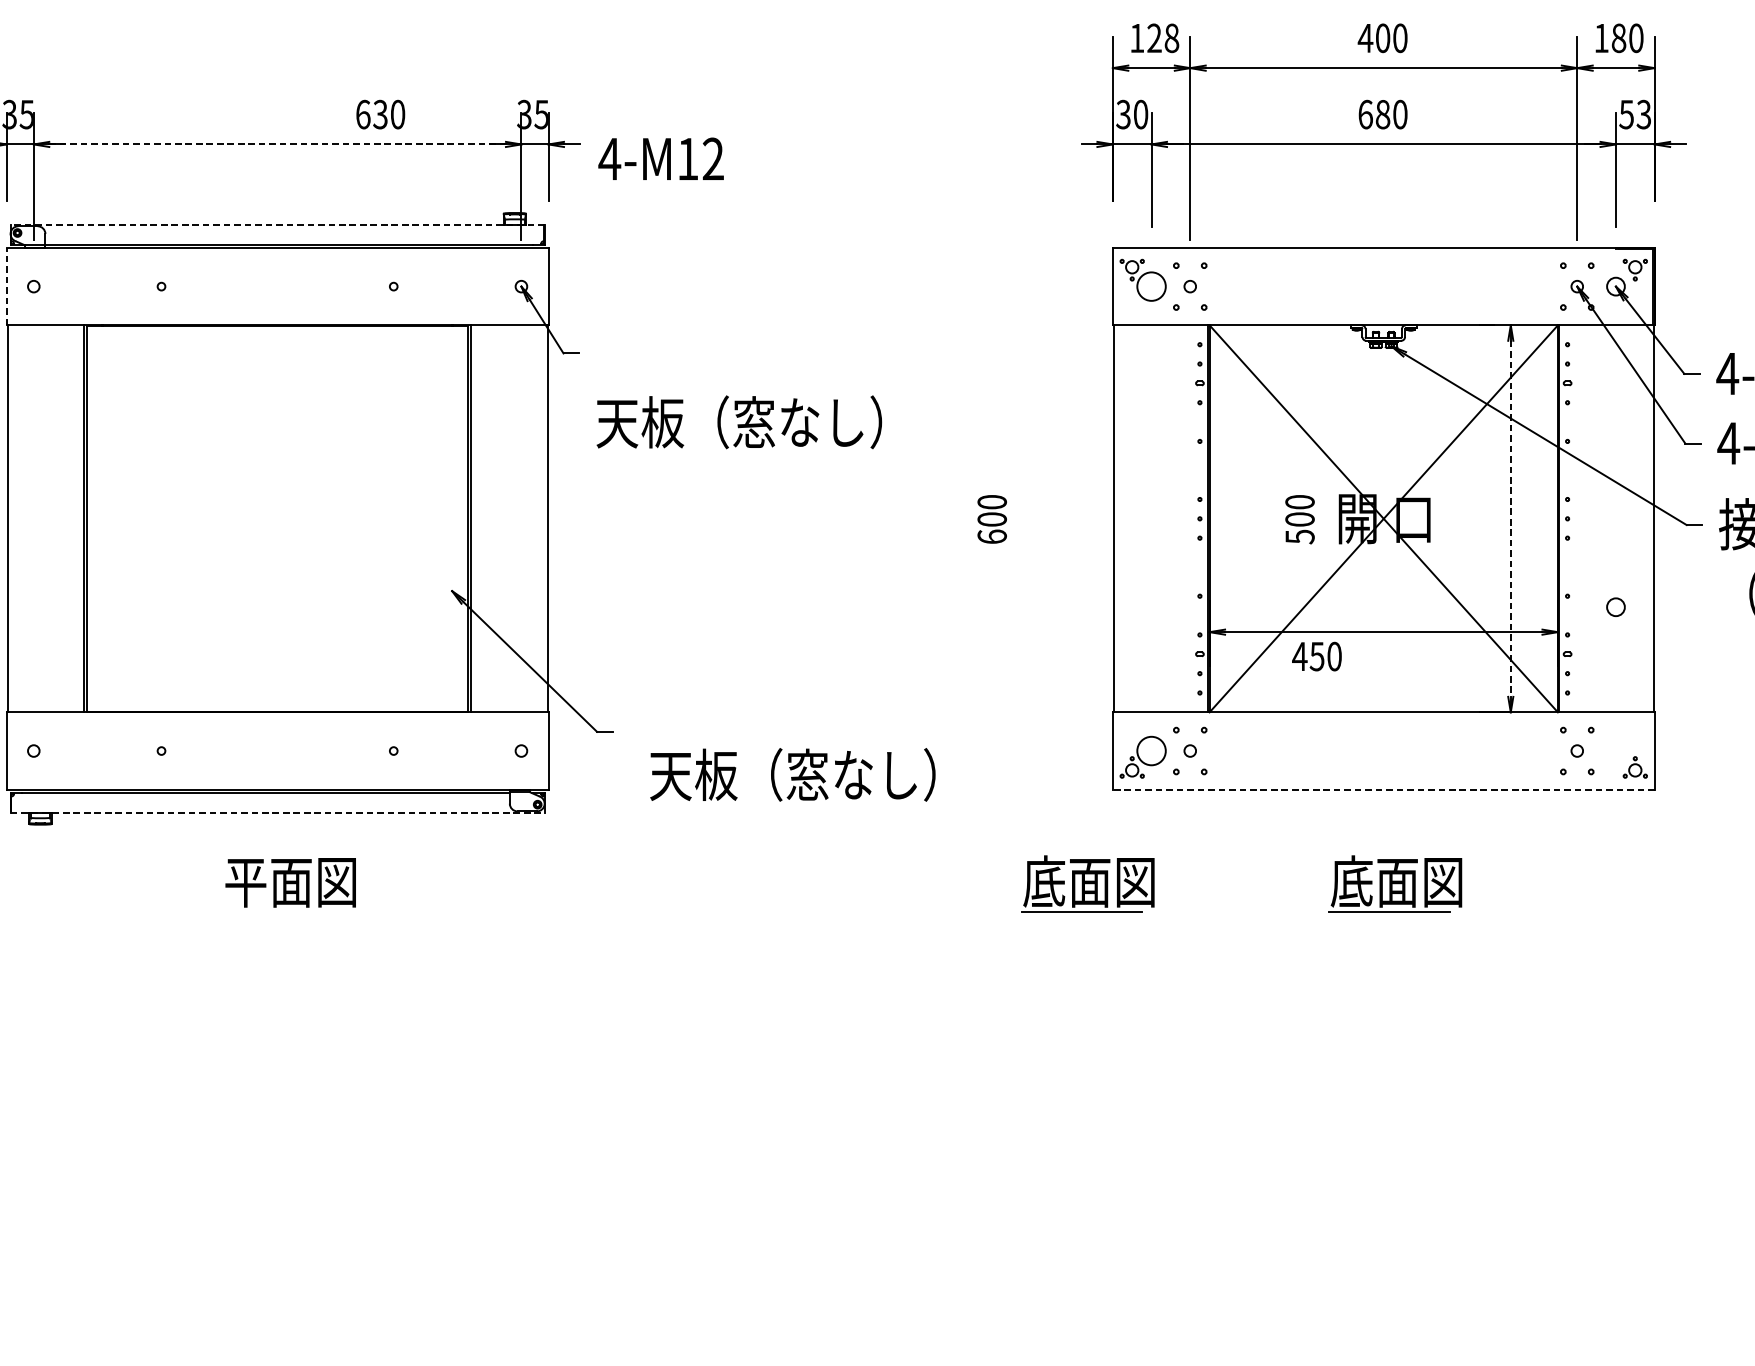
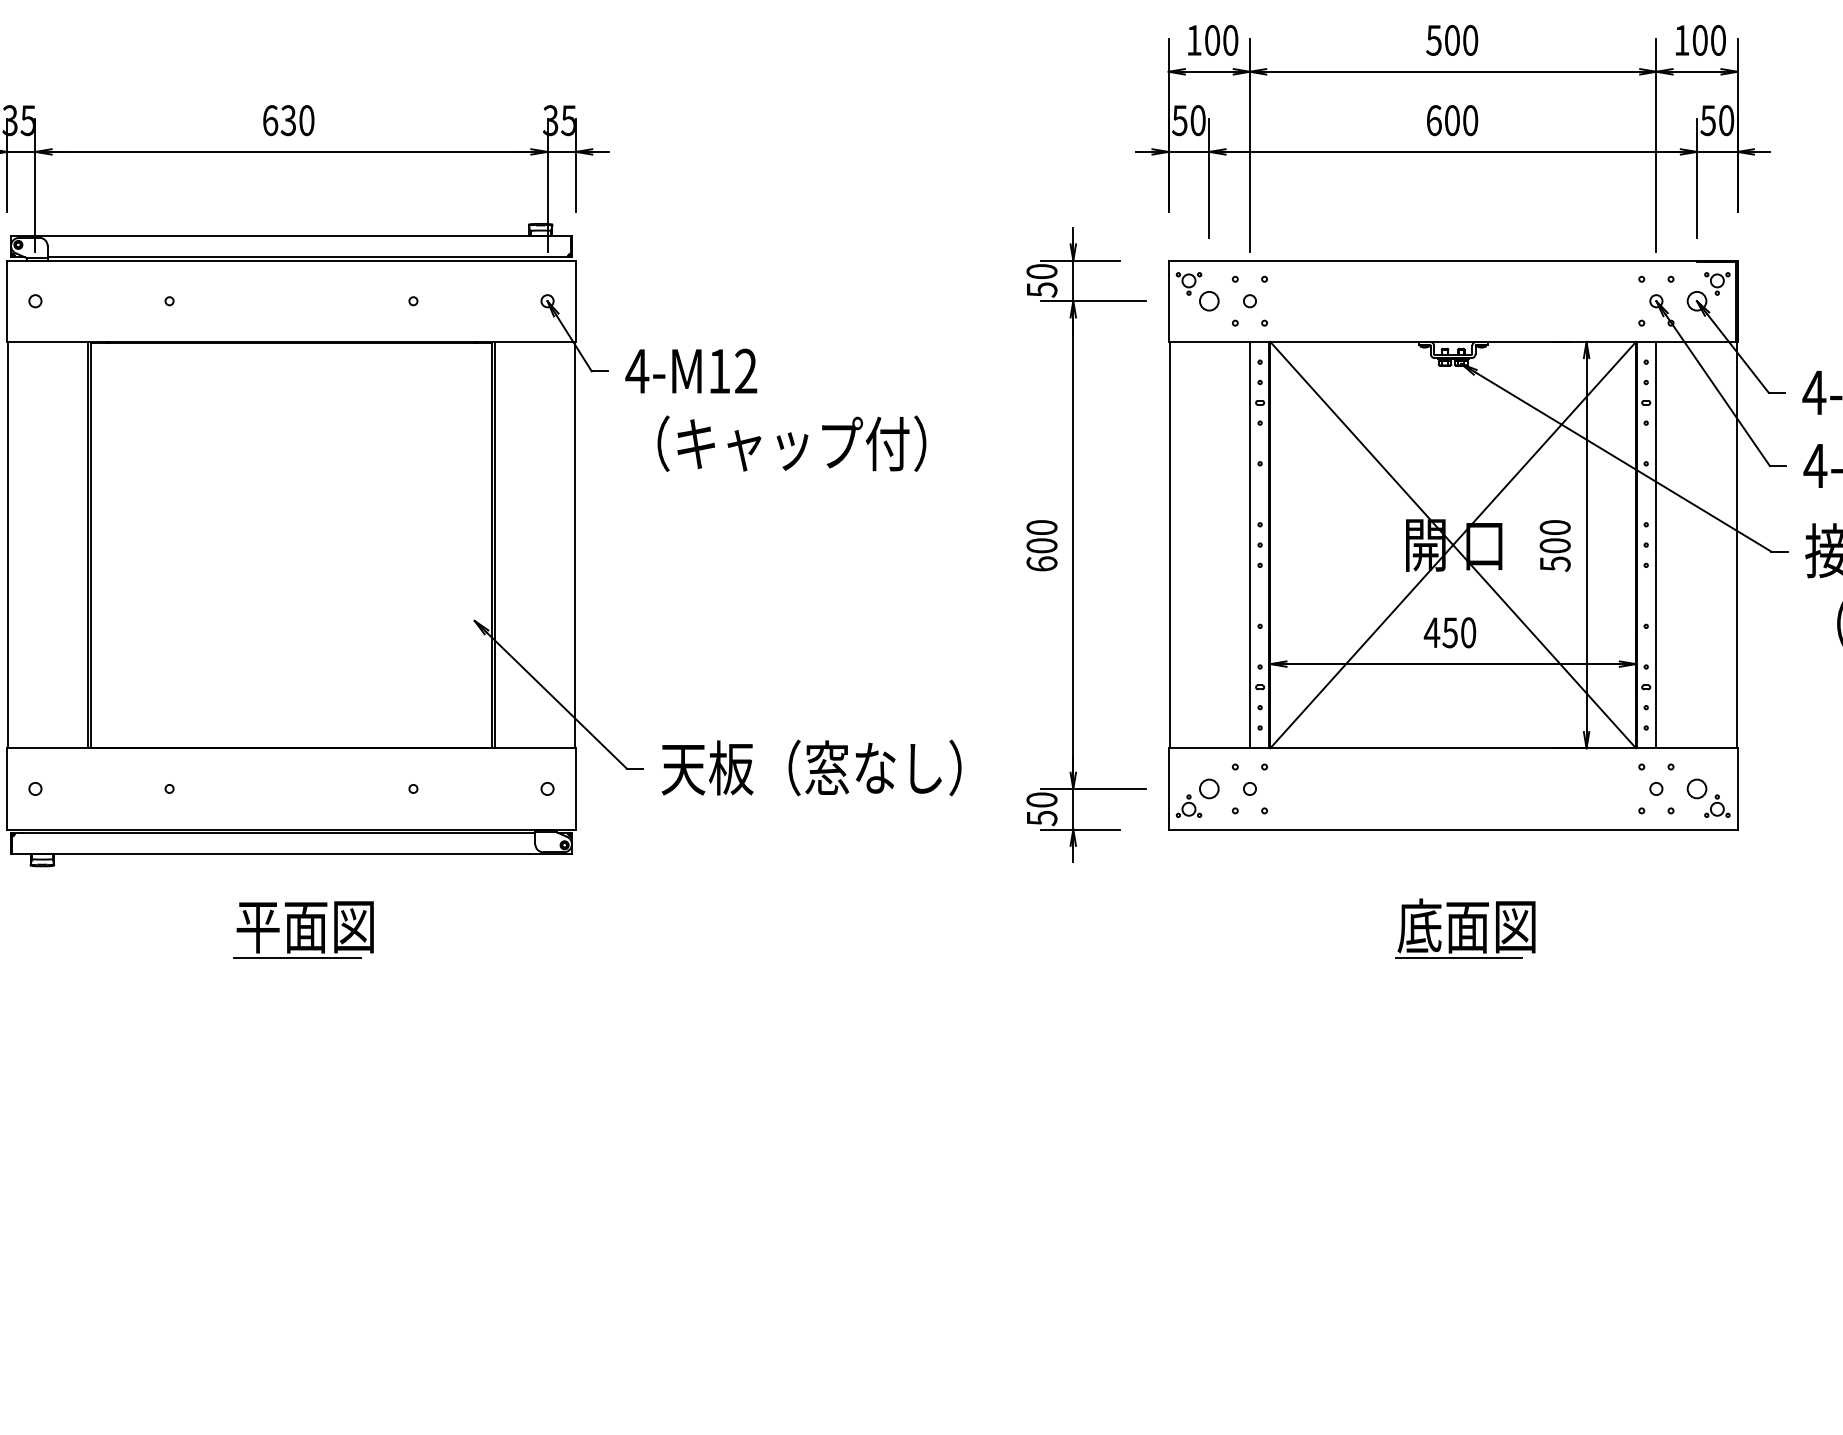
text: (1163, 38) -> (1221, 40), 128 -> 100
text: (1365, 38) -> (1433, 40), 400 -> 500
text: (1618, 38) -> (1699, 40), 180 -> 100
text: (380, 114) -> (288, 120), moved
text: (1123, 114) -> (1179, 120), 30 -> 50
text: (1382, 114) -> (1451, 120), 680 -> 600
text: (1644, 114) -> (1726, 120), 53 -> 50
line: (277, 144) -> (291, 151), dashed -> solid
text: (661, 158) -> (691, 370), moved
line: (277, 224) -> (291, 236), dashed -> solid
circle: (1150, 285) -> (1208, 300), size x0.62
line: (7, 286) -> (7, 301), dashed -> solid
text: (730, 422) -> (767, 443), 天板（窓なし） -> （キャップ付）
part: (1022, 518) -> (1073, 544), added
line: (1189, 518) -> (1249, 544), added
line: (1577, 518) -> (1656, 544), added
text: (1299, 519) -> (1554, 545), moved
line: (1510, 519) -> (1586, 545), dashed -> solid
circle: (1615, 606) -> (1696, 788), moved
text: (1316, 656) -> (1449, 632), moved
circle: (1150, 750) -> (1208, 788), size x0.62
text: (792, 774) -> (811, 767), moved
line: (1384, 789) -> (1453, 829), dashed -> solid
line: (278, 813) -> (292, 854), dashed -> solid
part: (1087, 883) -> (1142, 928), removed
line: (283, 911) -> (297, 957), added

